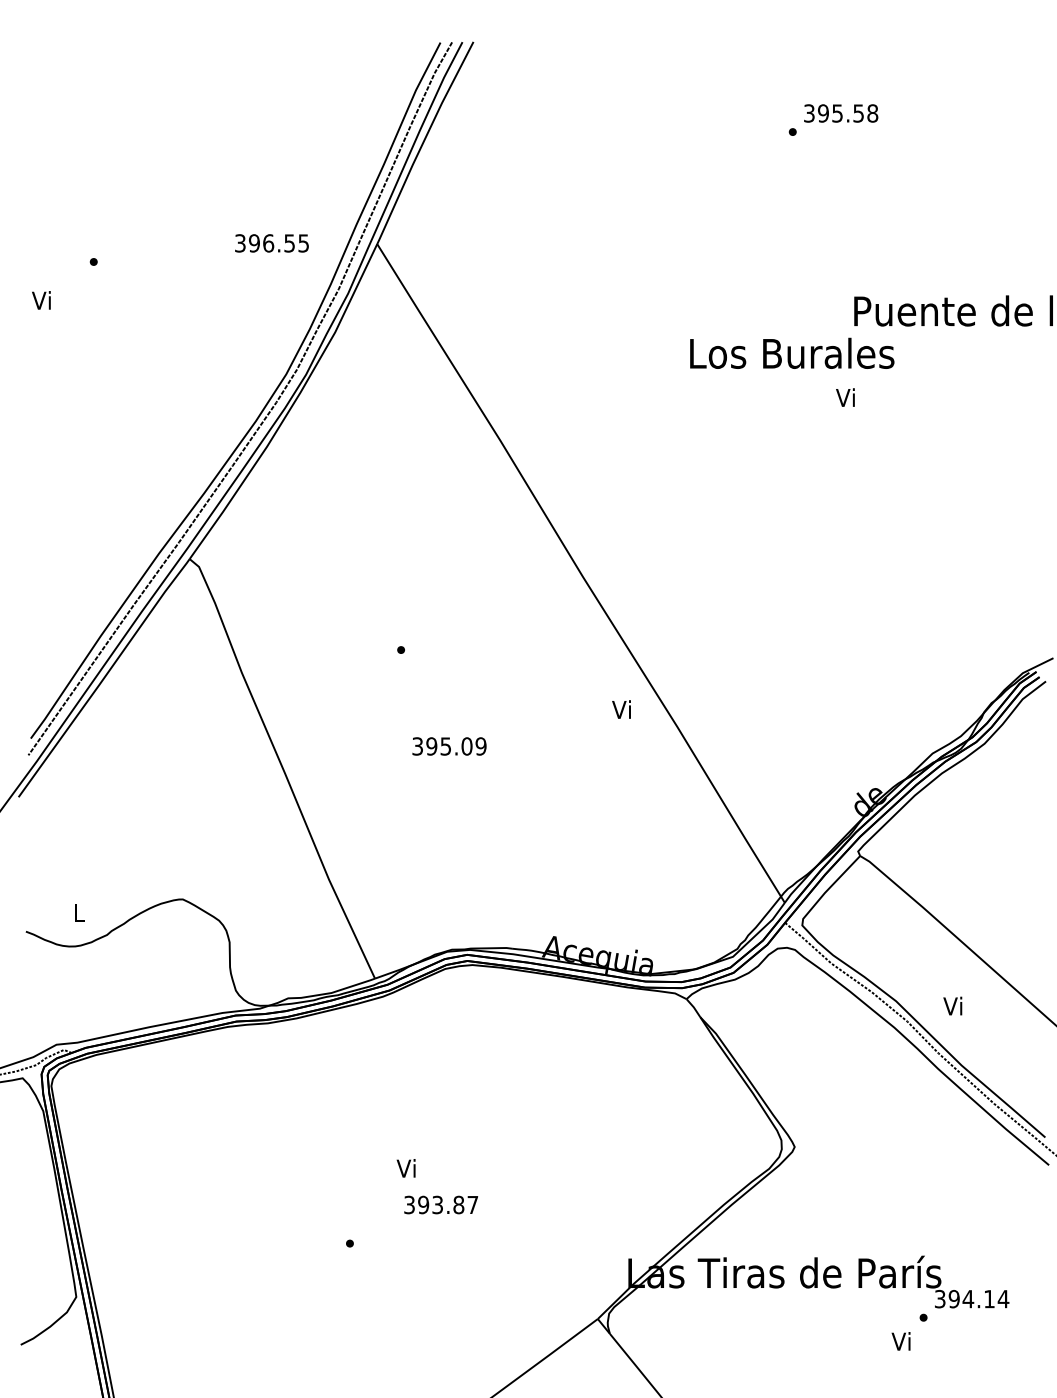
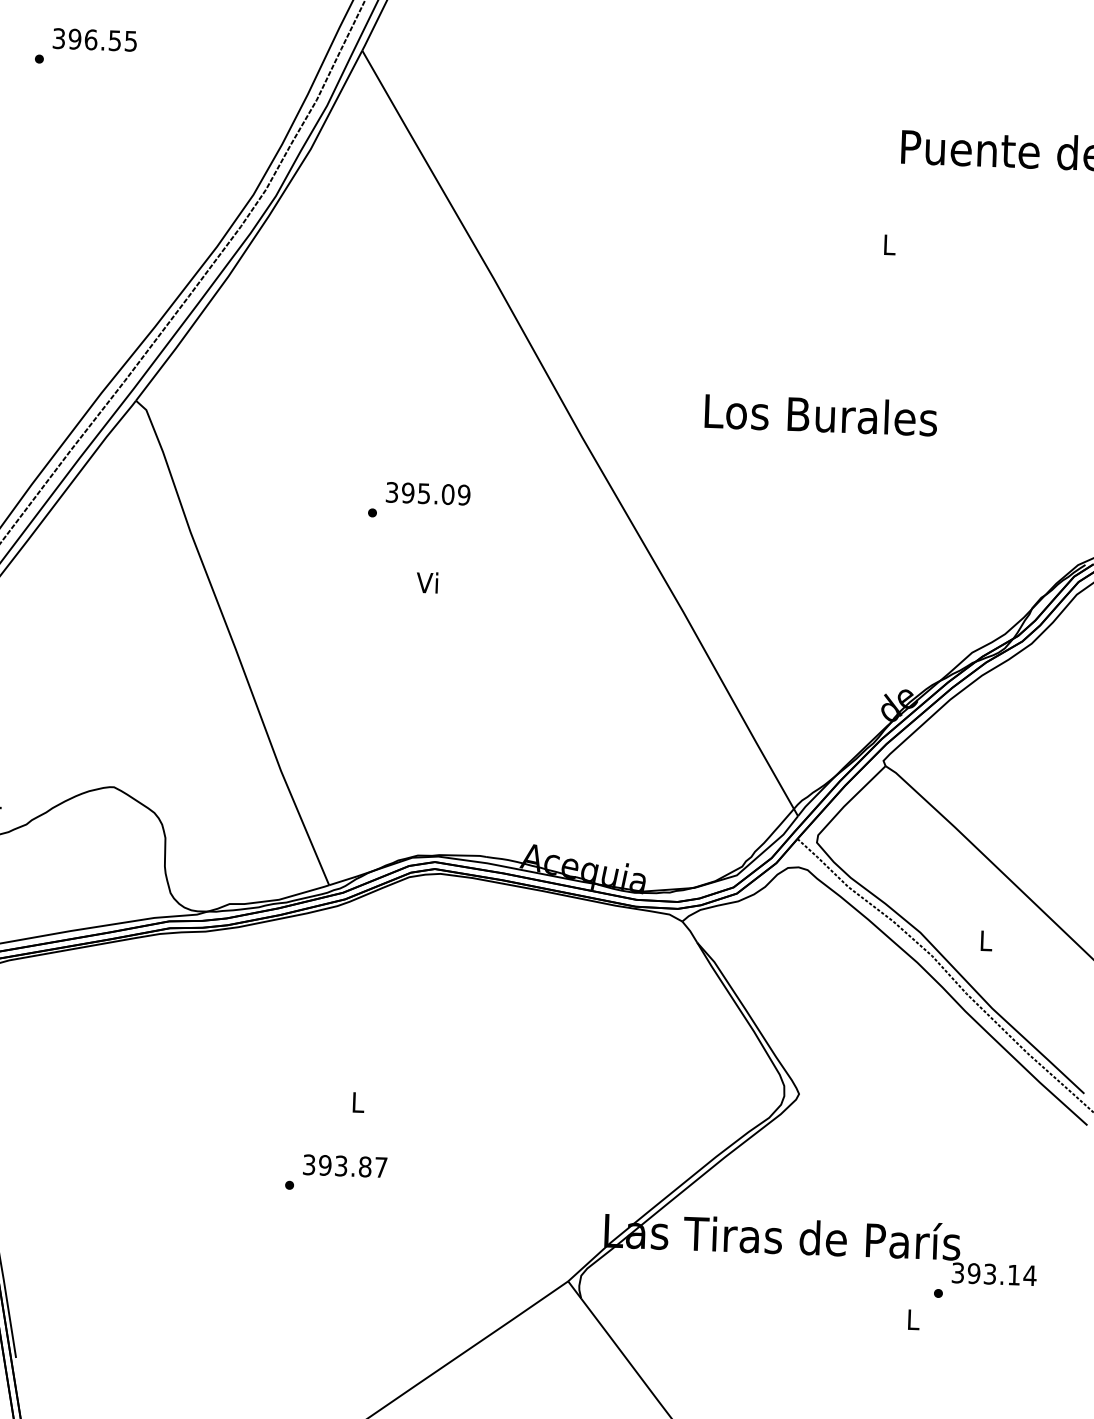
text: (271, 243) -> (94, 40), moved
text: (792, 352) -> (821, 413), moved
text: (845, 397) -> (888, 244), Vi -> L
text: (621, 709) -> (427, 582), moved
text: (449, 746) -> (428, 493), moved
text: (952, 1005) -> (984, 939), Vi -> L
text: (405, 1168) -> (355, 1102), Vi -> L
text: (441, 1204) -> (345, 1165), moved
text: (968, 1298) -> (990, 1273), 394.14 -> 393.14
text: (900, 1341) -> (911, 1319), Vi -> L

